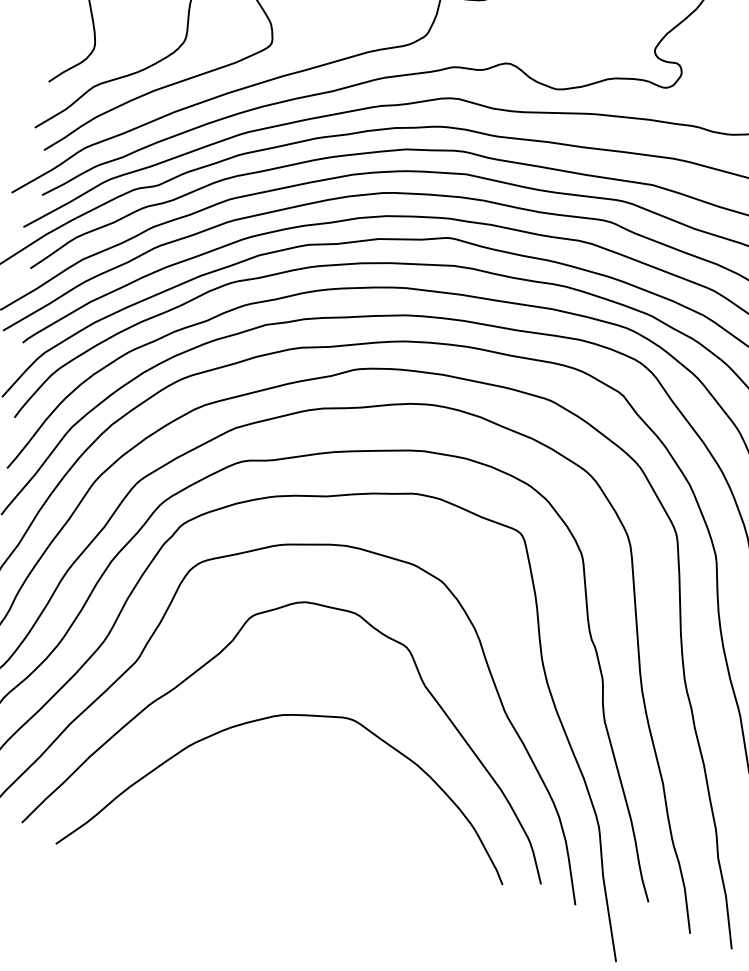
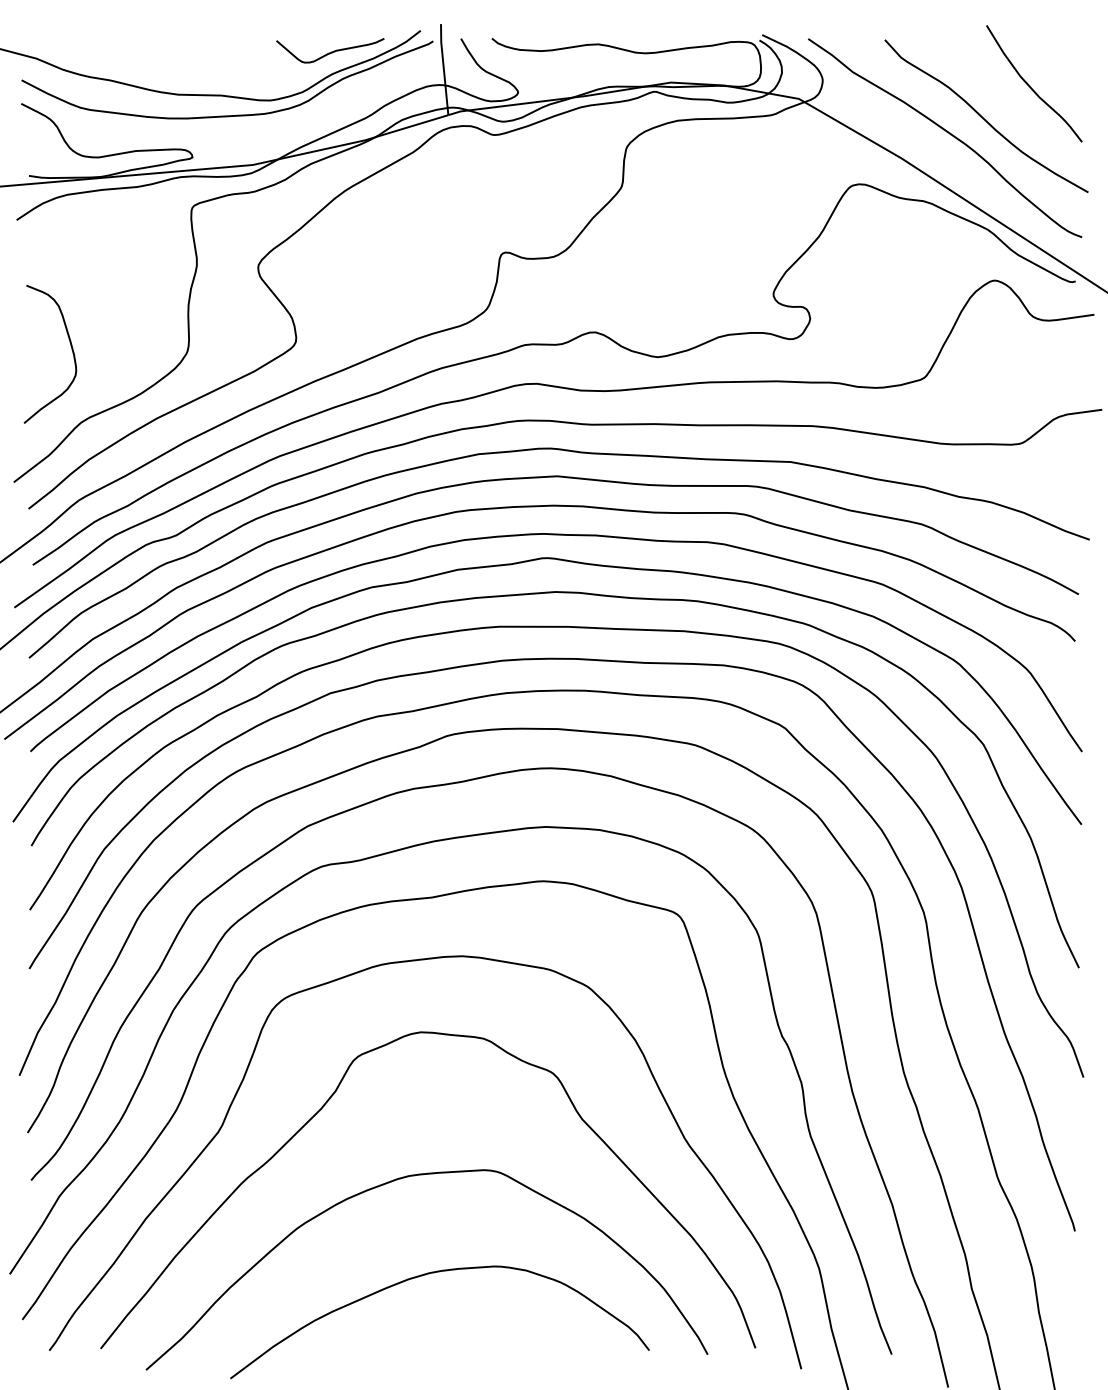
curve: (289, 795) -> (429, 1274), added

